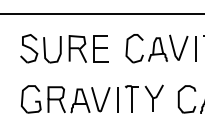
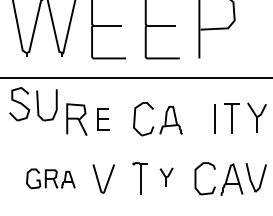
part: (178, 47) -> (195, 117), removed
part: (40, 48) -> (33, 104), moved
part: (100, 48) -> (103, 118), size x0.7
part: (154, 97) -> (166, 176), size x0.6
part: (55, 99) -> (50, 178), size x0.6
line: (117, 100) -> (123, 179), removed

